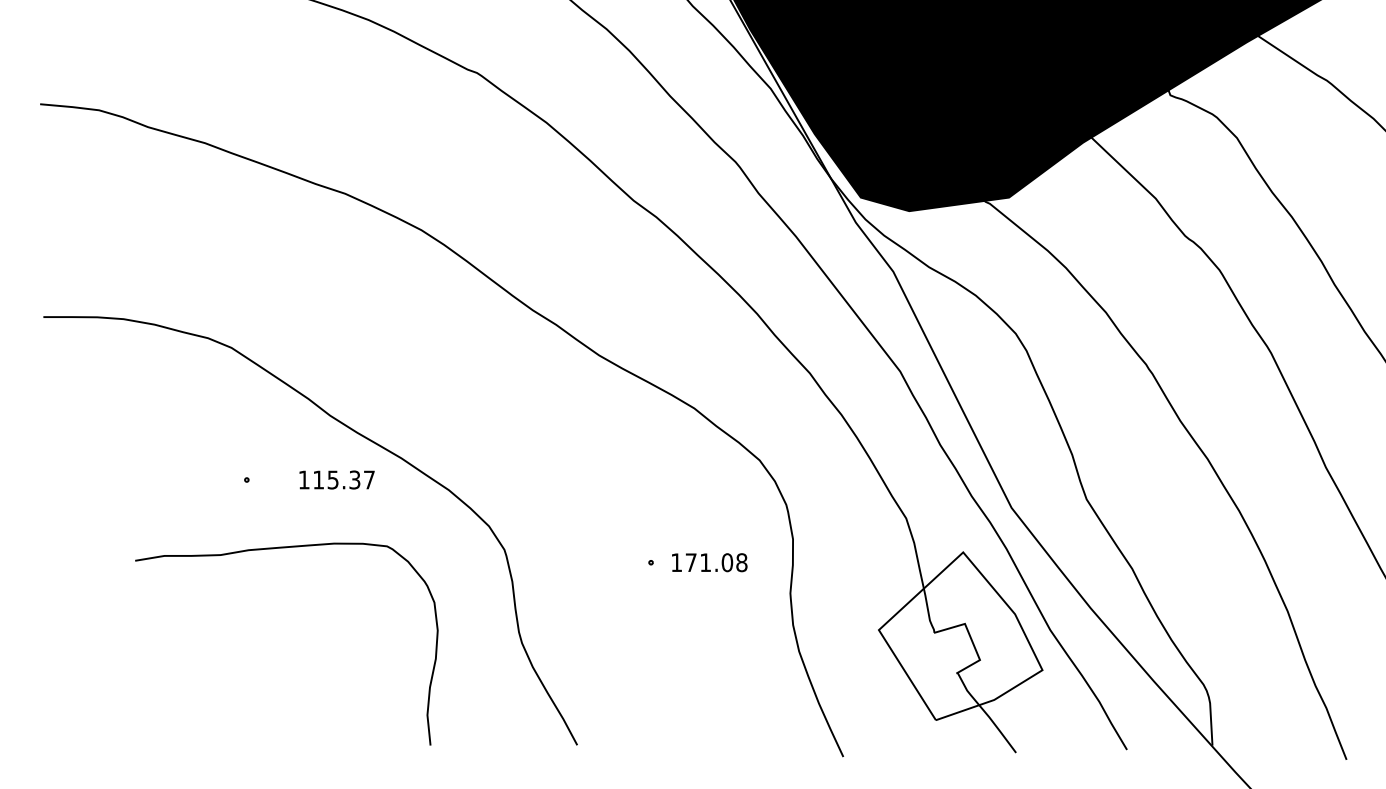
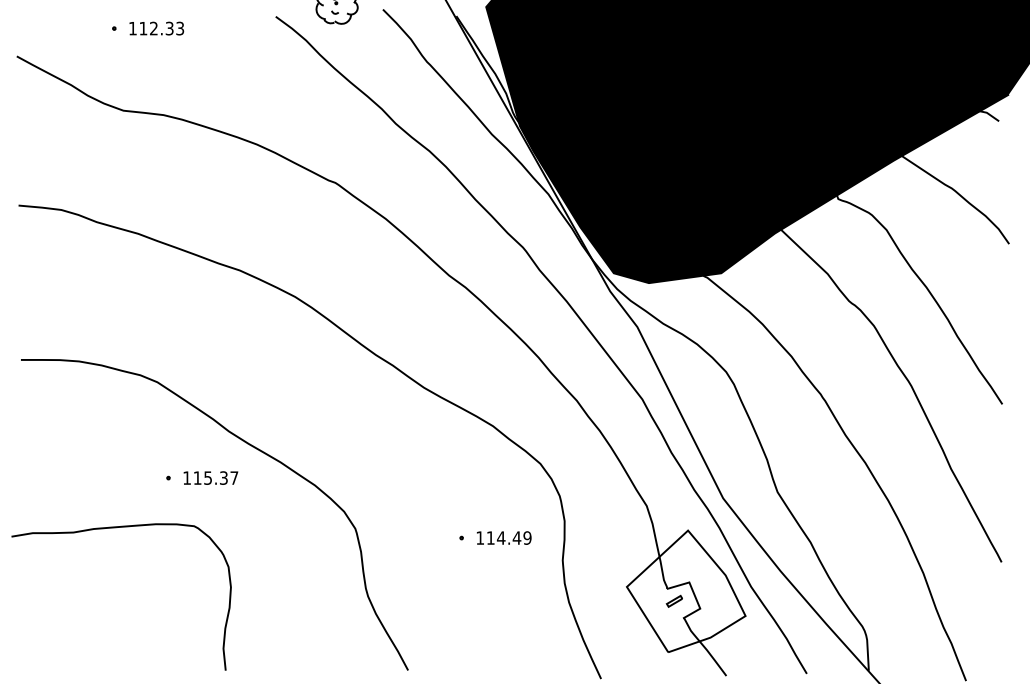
text: (336, 479) -> (210, 477), moved
curve: (279, 549) -> (116, 528), moved
text: (717, 561) -> (509, 537), 171.08 -> 114.49
part: (943, 648) -> (673, 600), added

